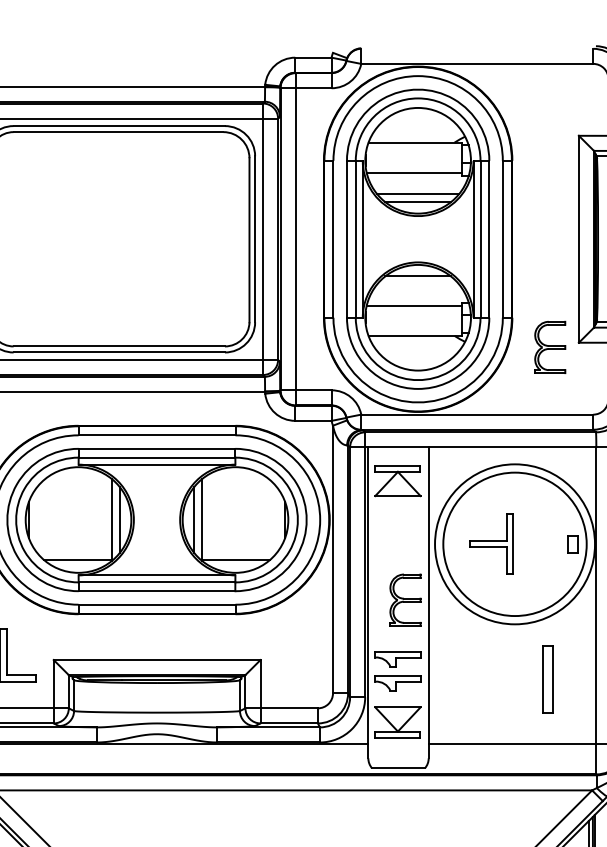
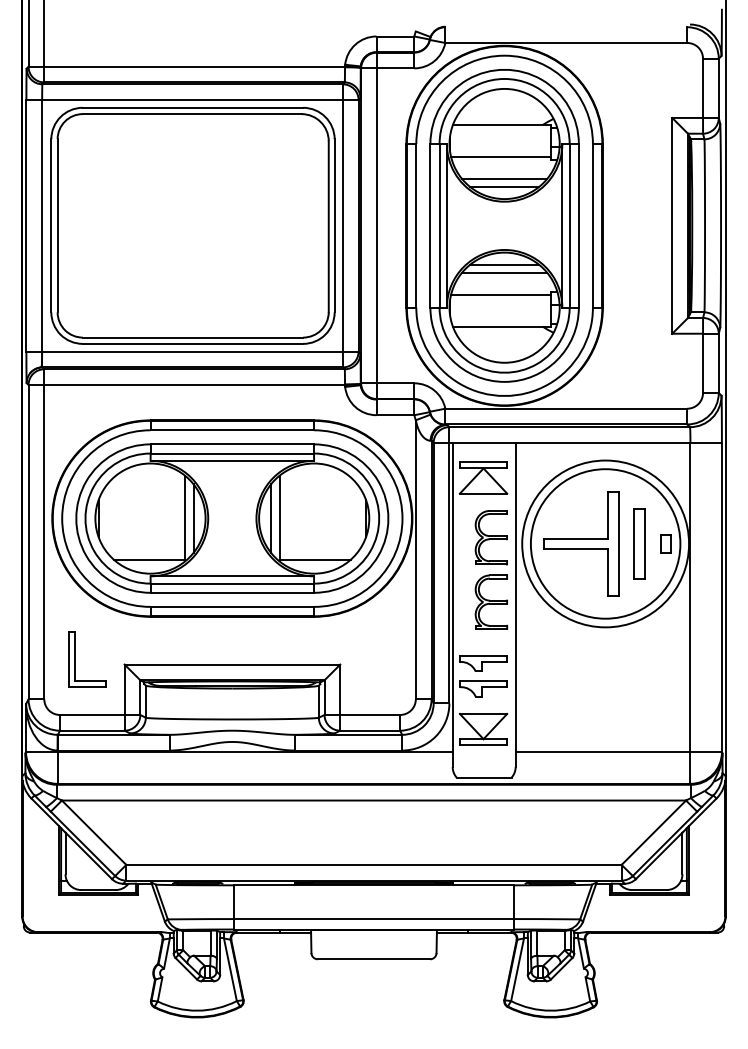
line: (418, 284) -> (504, 273), added
part: (549, 347) -> (490, 537), moved
part: (491, 543) -> (581, 543), size x1.67
part: (547, 679) -> (639, 543), moved

